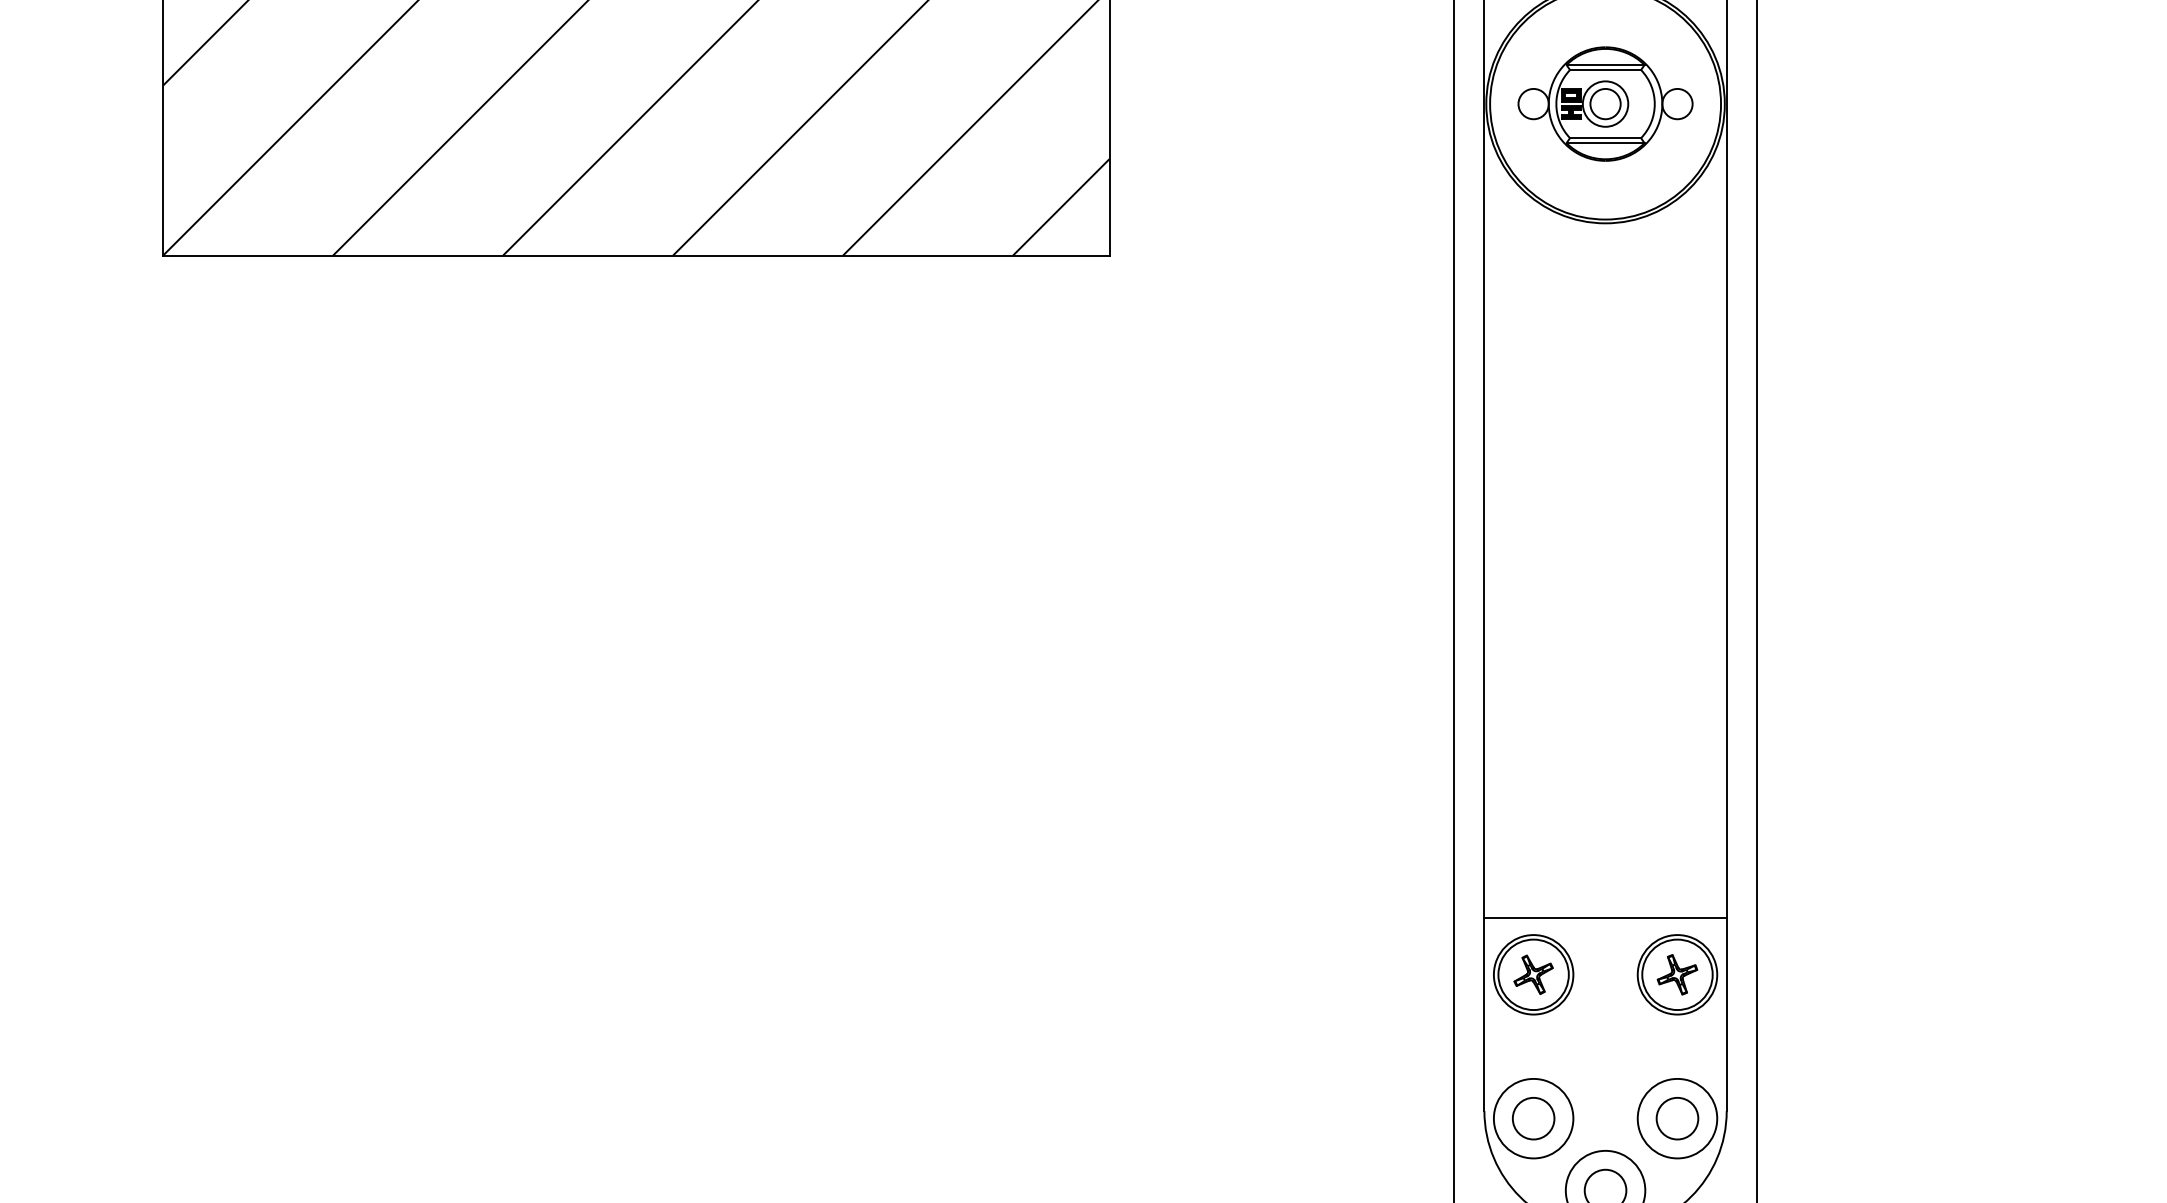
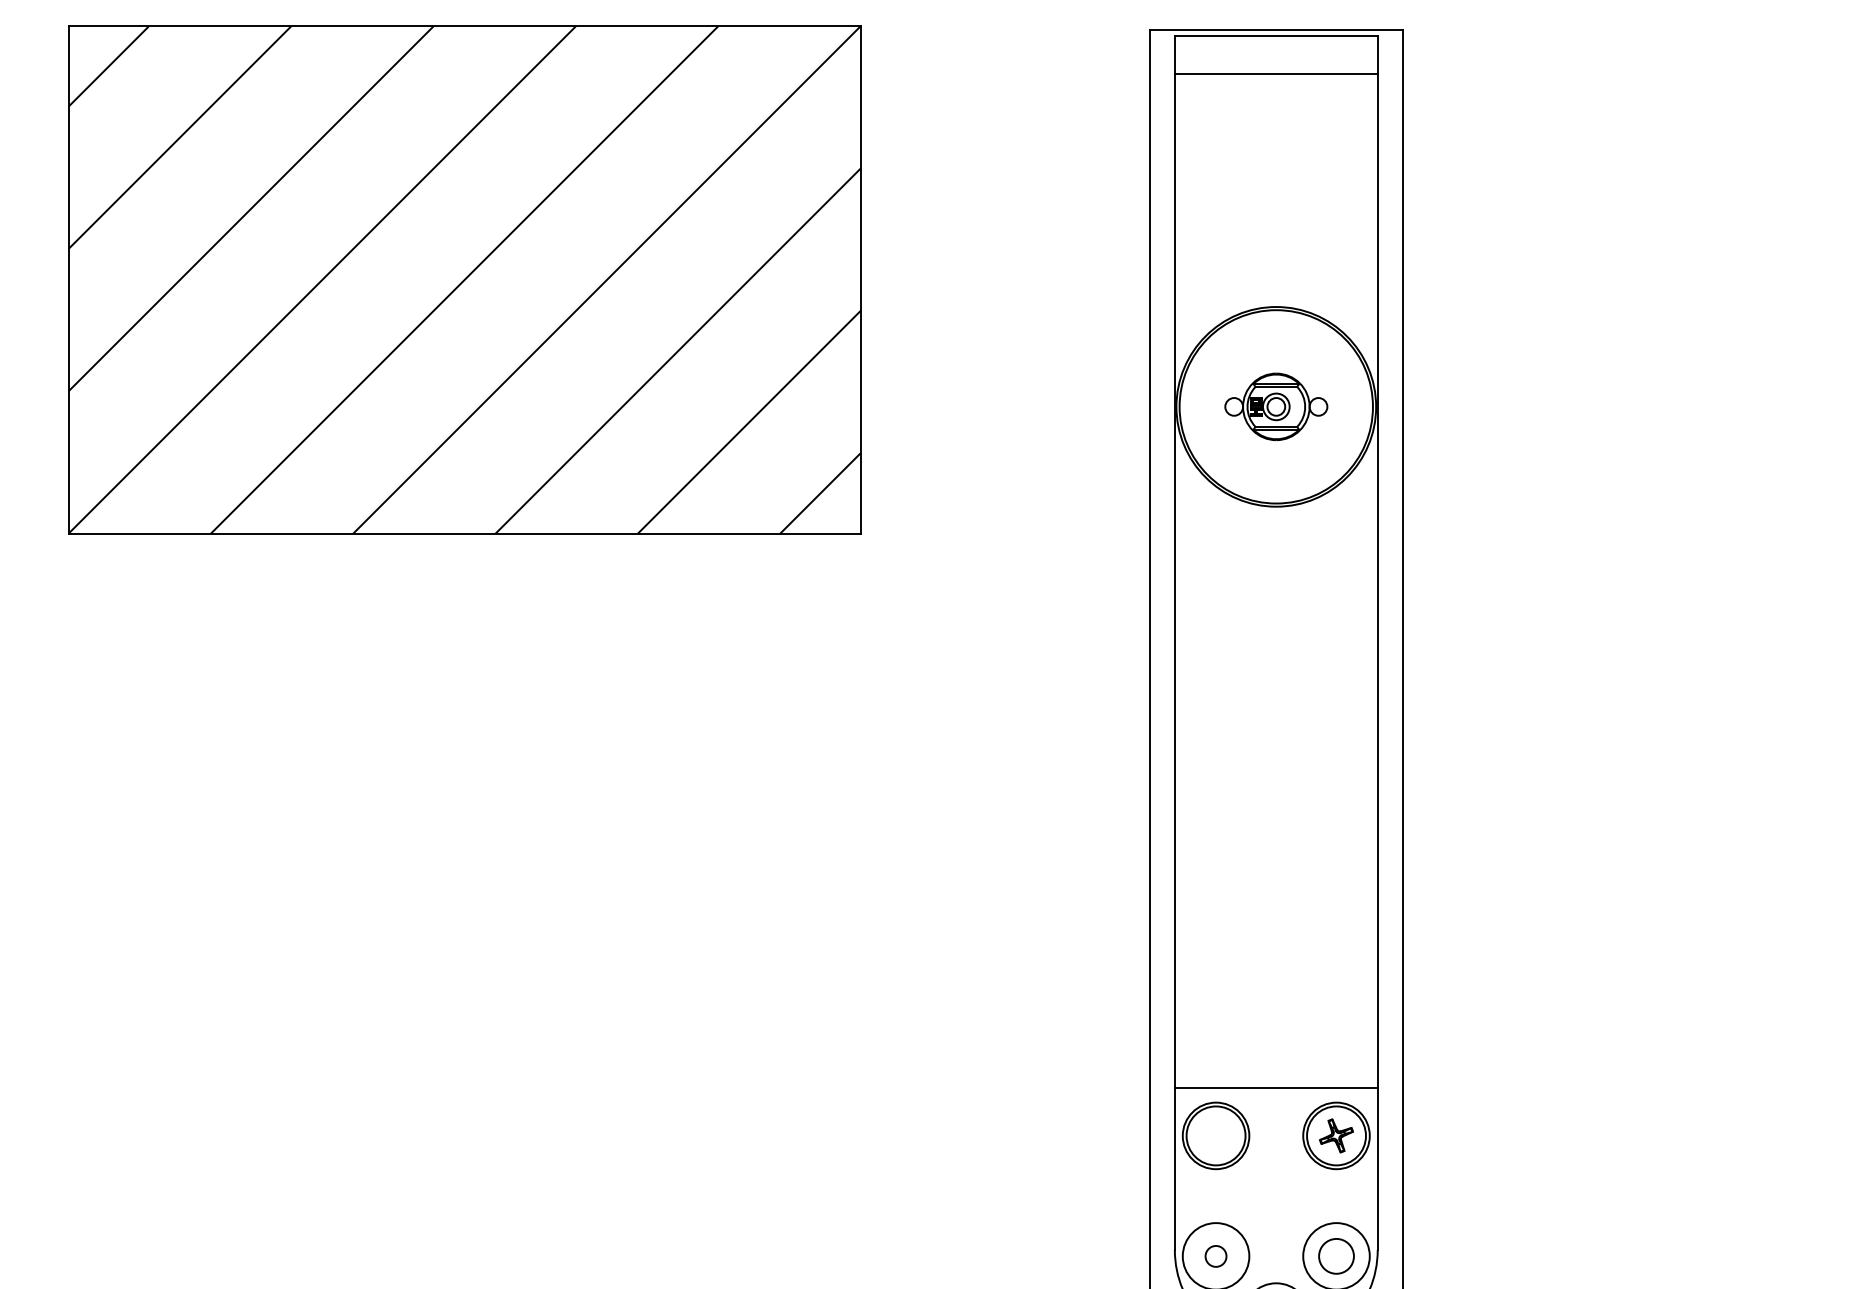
part: (1605, 103) -> (1276, 406), size x0.7
part: (1534, 974) -> (1216, 1135), removed
circle: (1532, 1118) -> (1215, 1256), size x0.6

